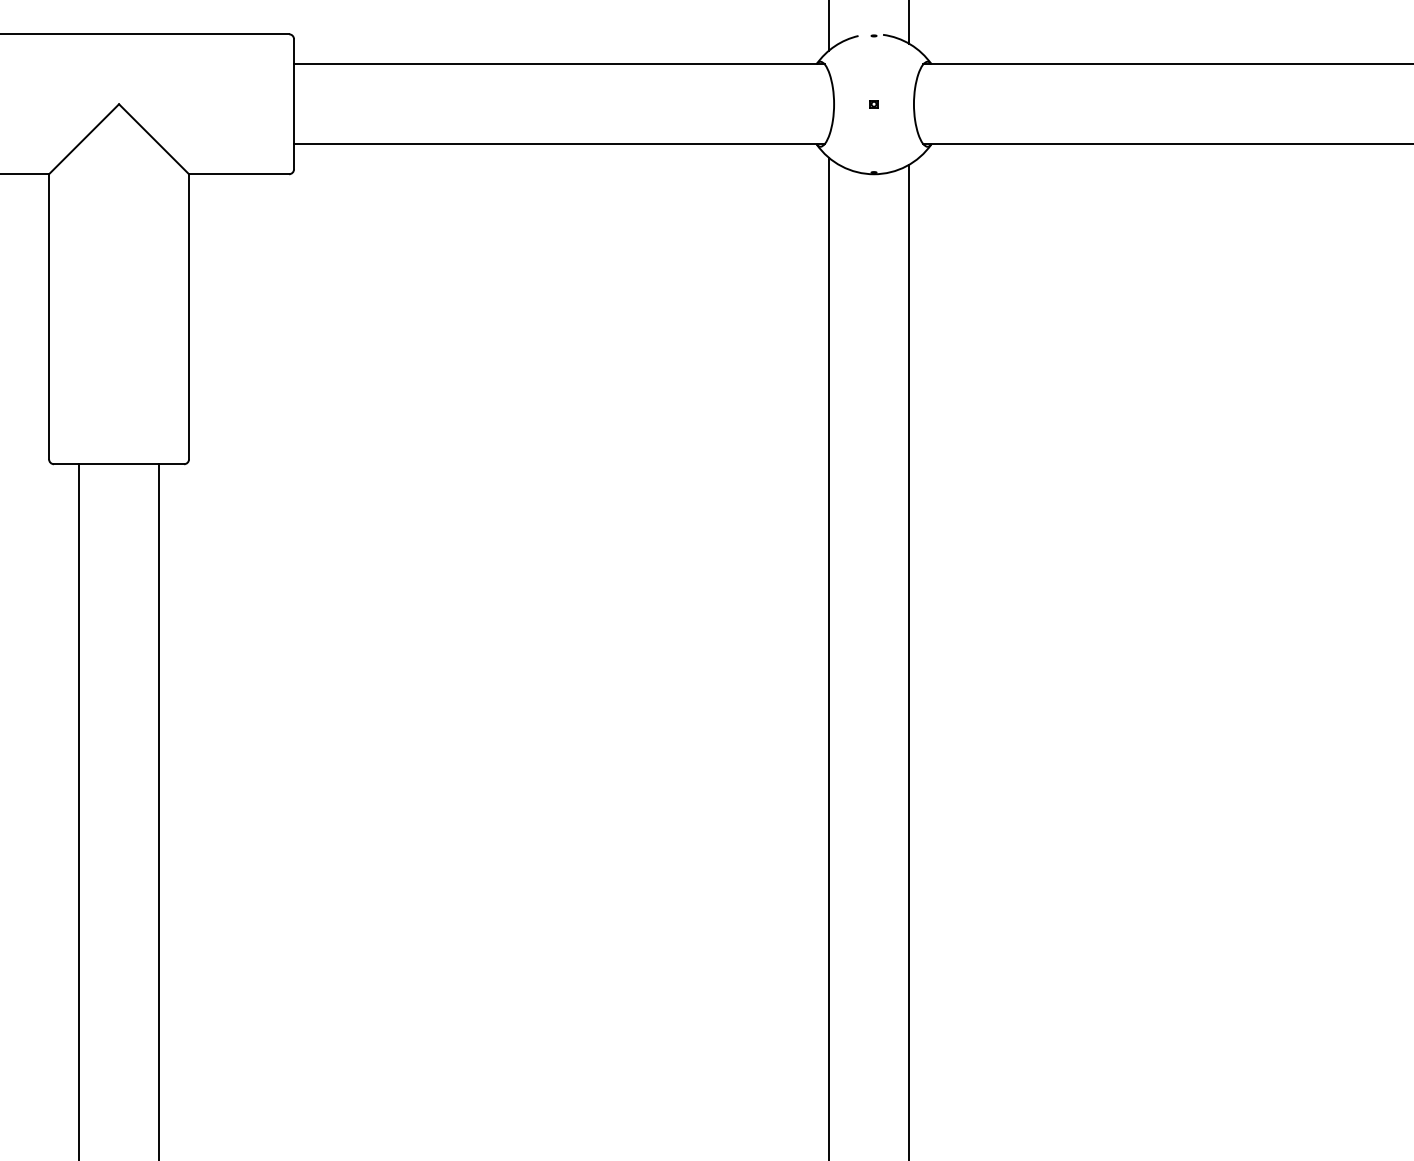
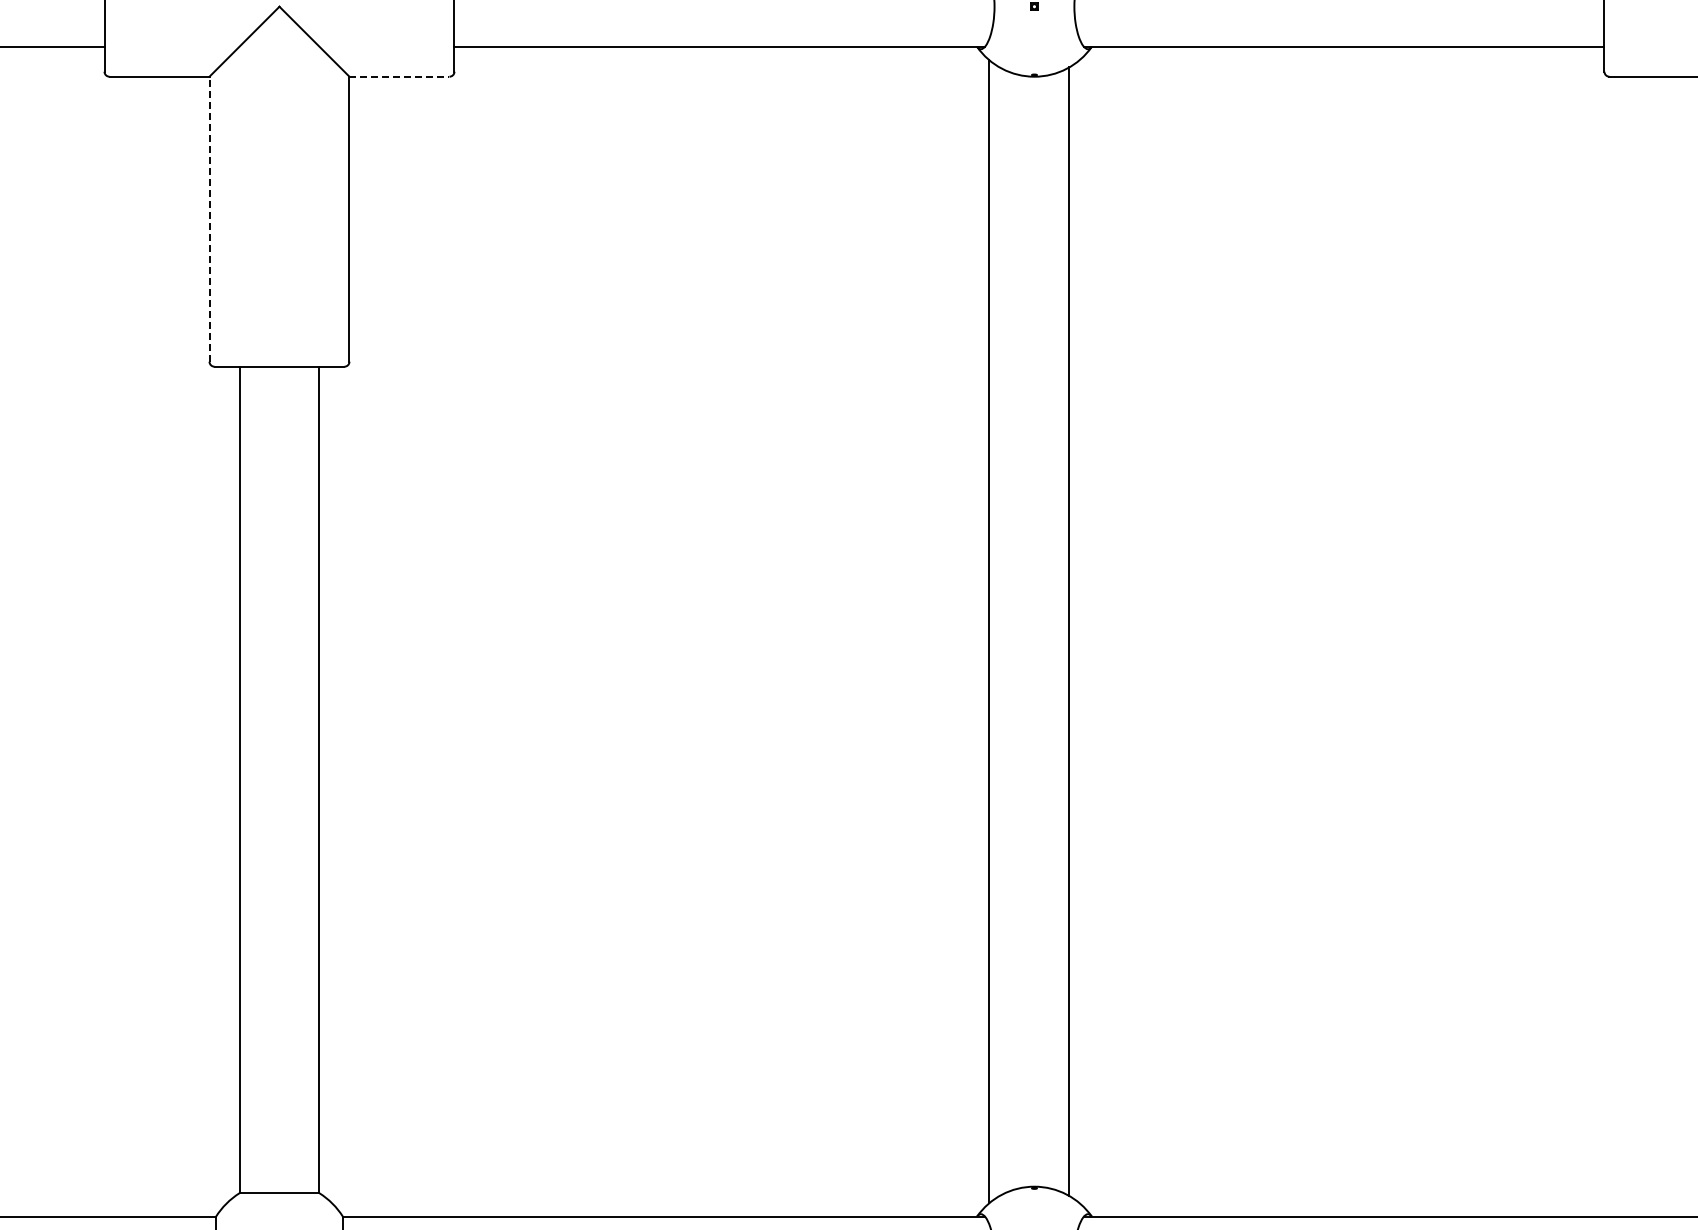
line: (239, 174) -> (399, 76), solid -> dashed
line: (49, 316) -> (209, 218), solid -> dashed

